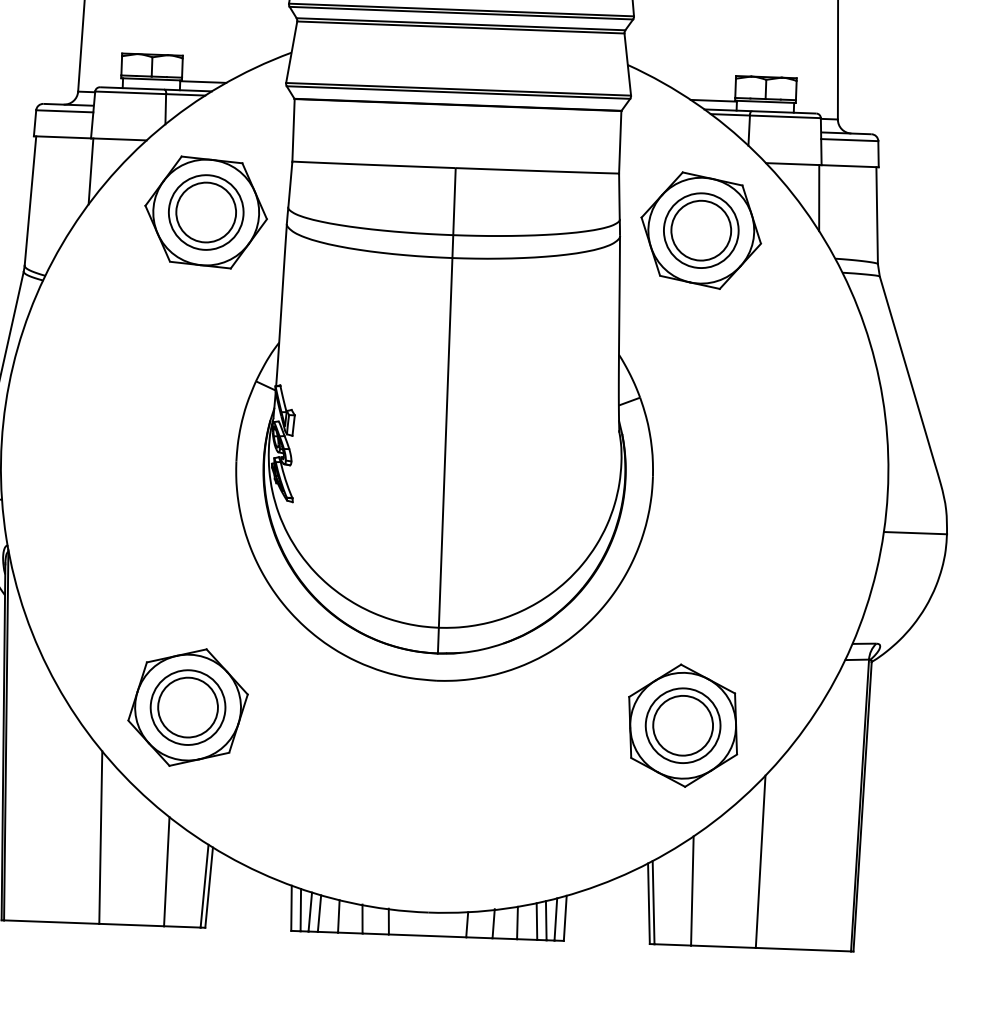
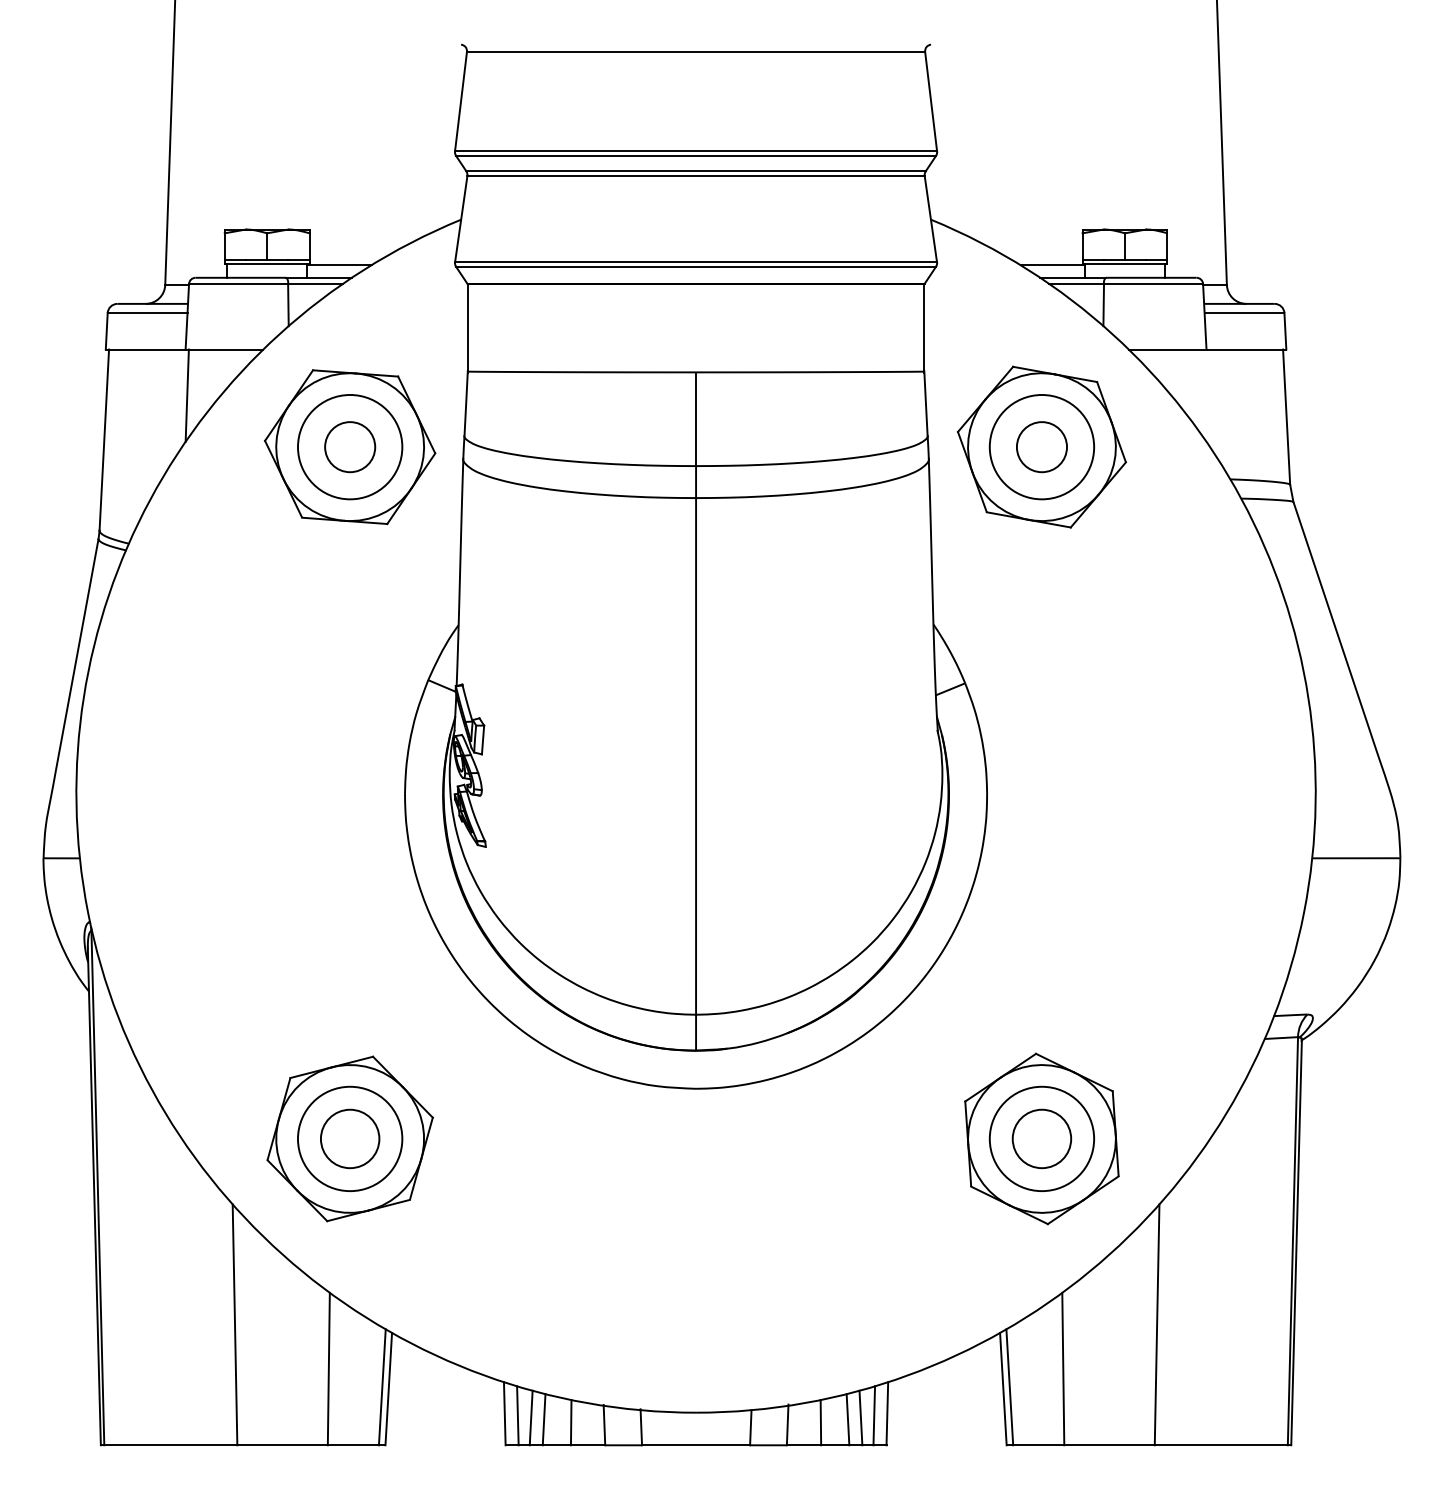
line: (818, 197) -> (1204, 395), removed
circle: (205, 212) -> (349, 446), size x0.6
circle: (700, 230) -> (1041, 446), size x0.6
circle: (187, 707) -> (349, 1138), size x0.7
circle: (682, 725) -> (1041, 1138), size x0.7

